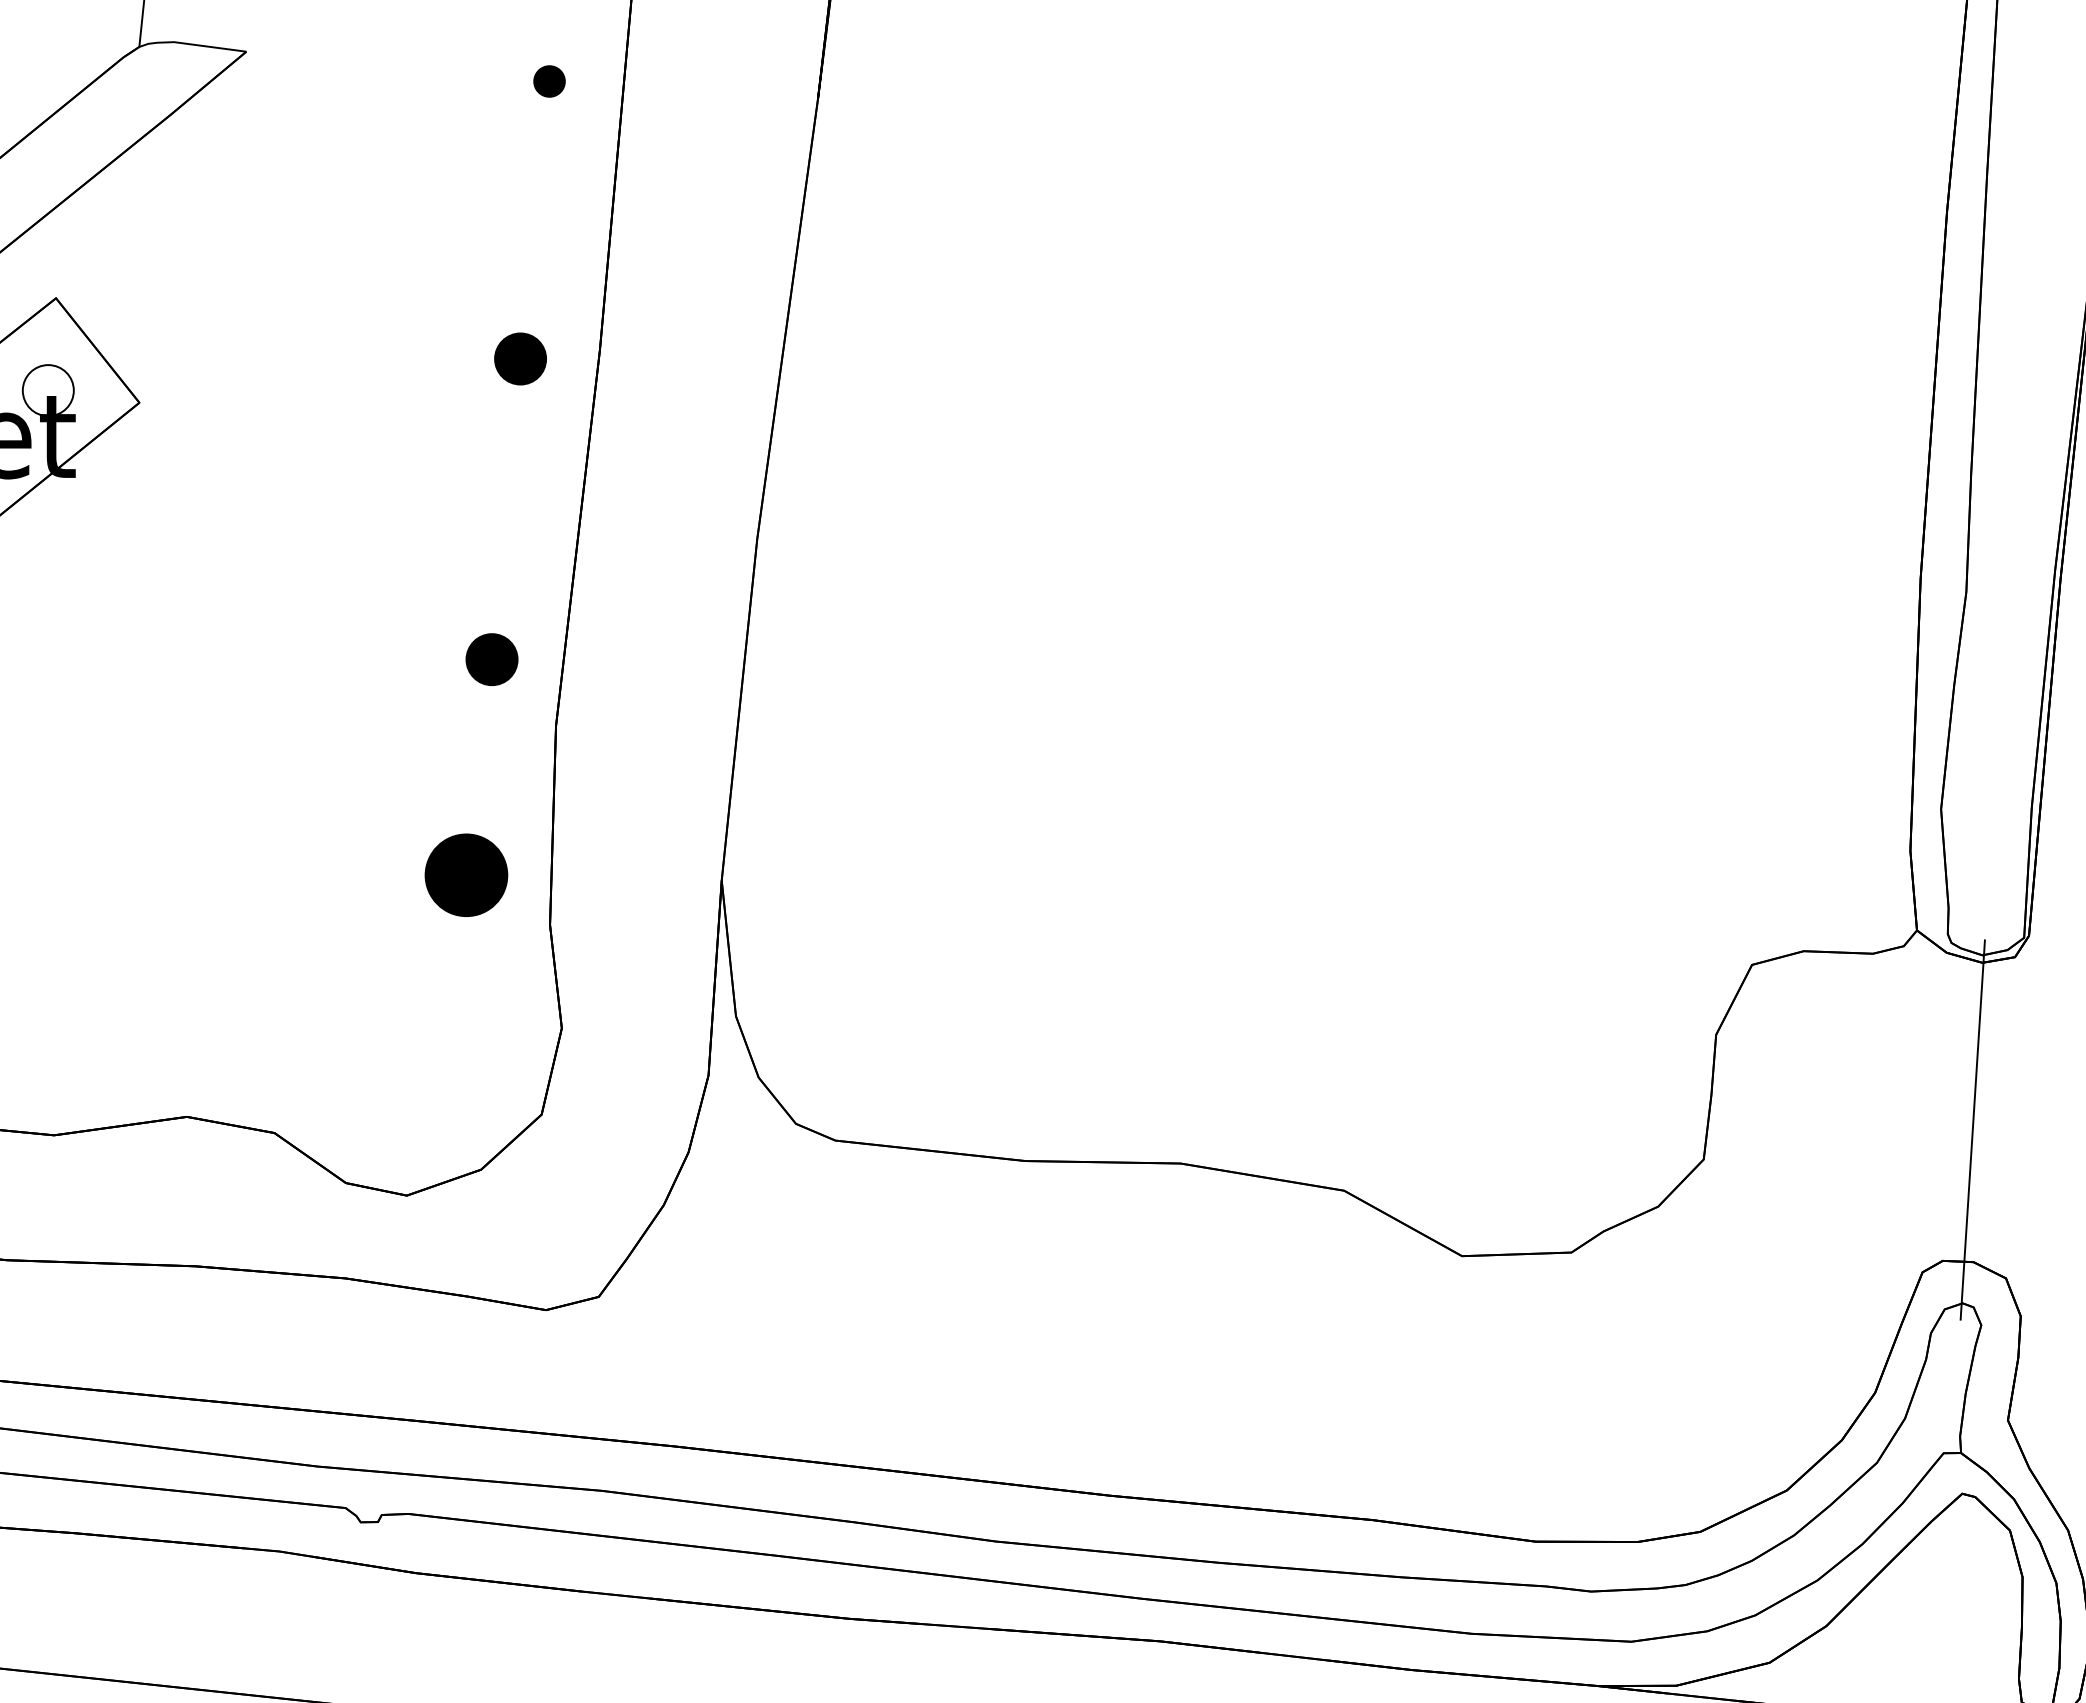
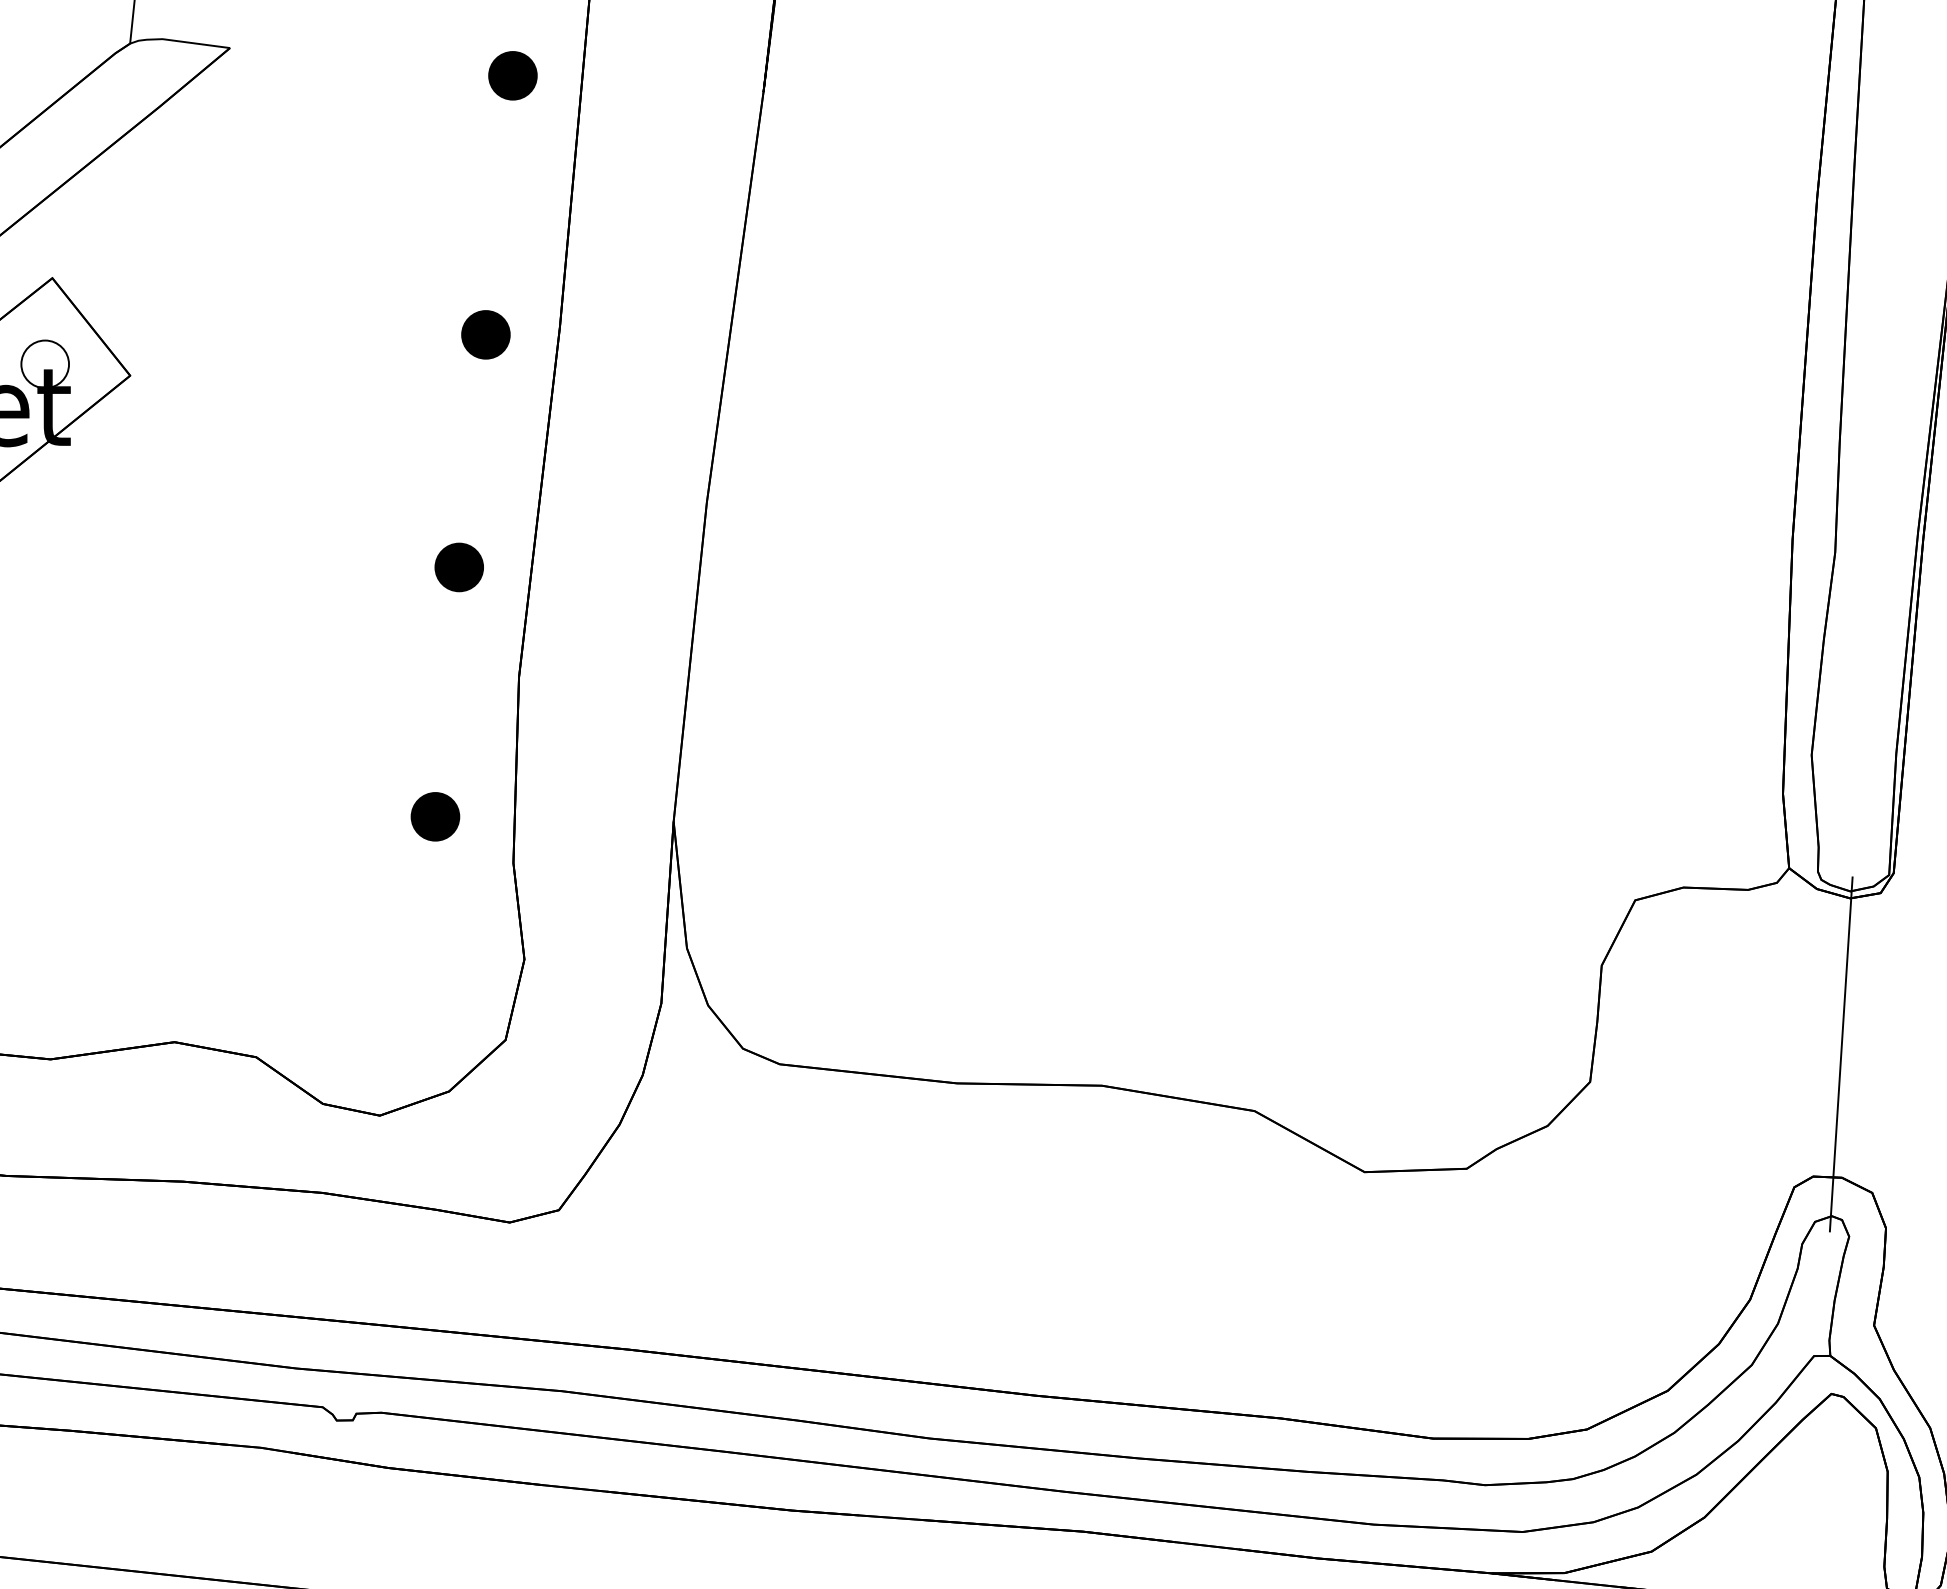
part: (549, 81) -> (512, 75), size x1.67
part: (491, 659) -> (458, 567), moved
part: (466, 875) -> (435, 816), size x0.62

